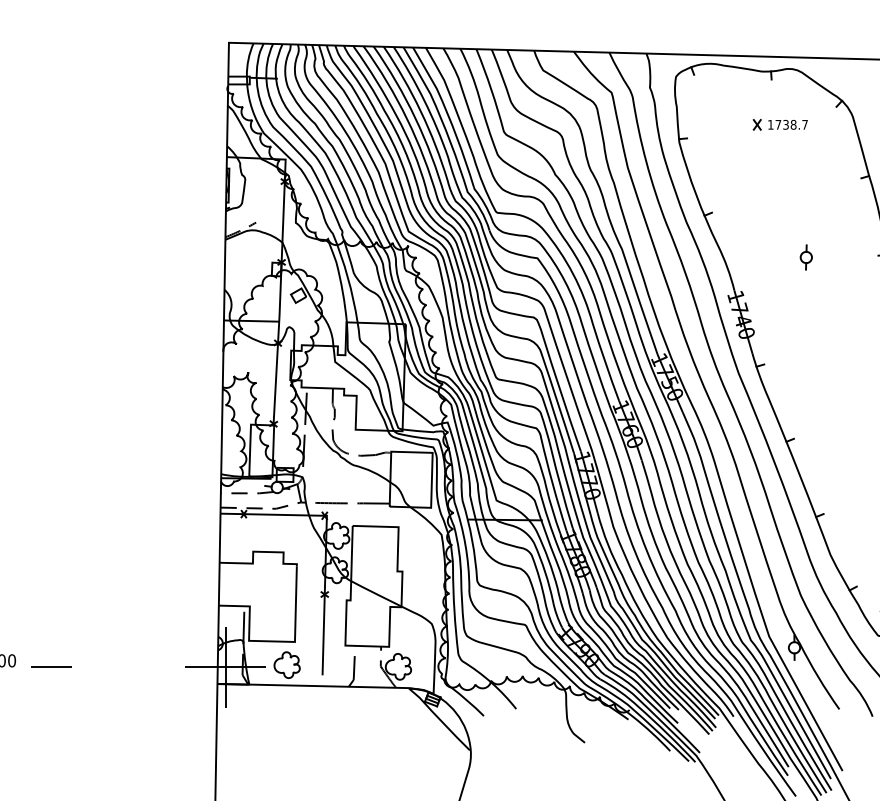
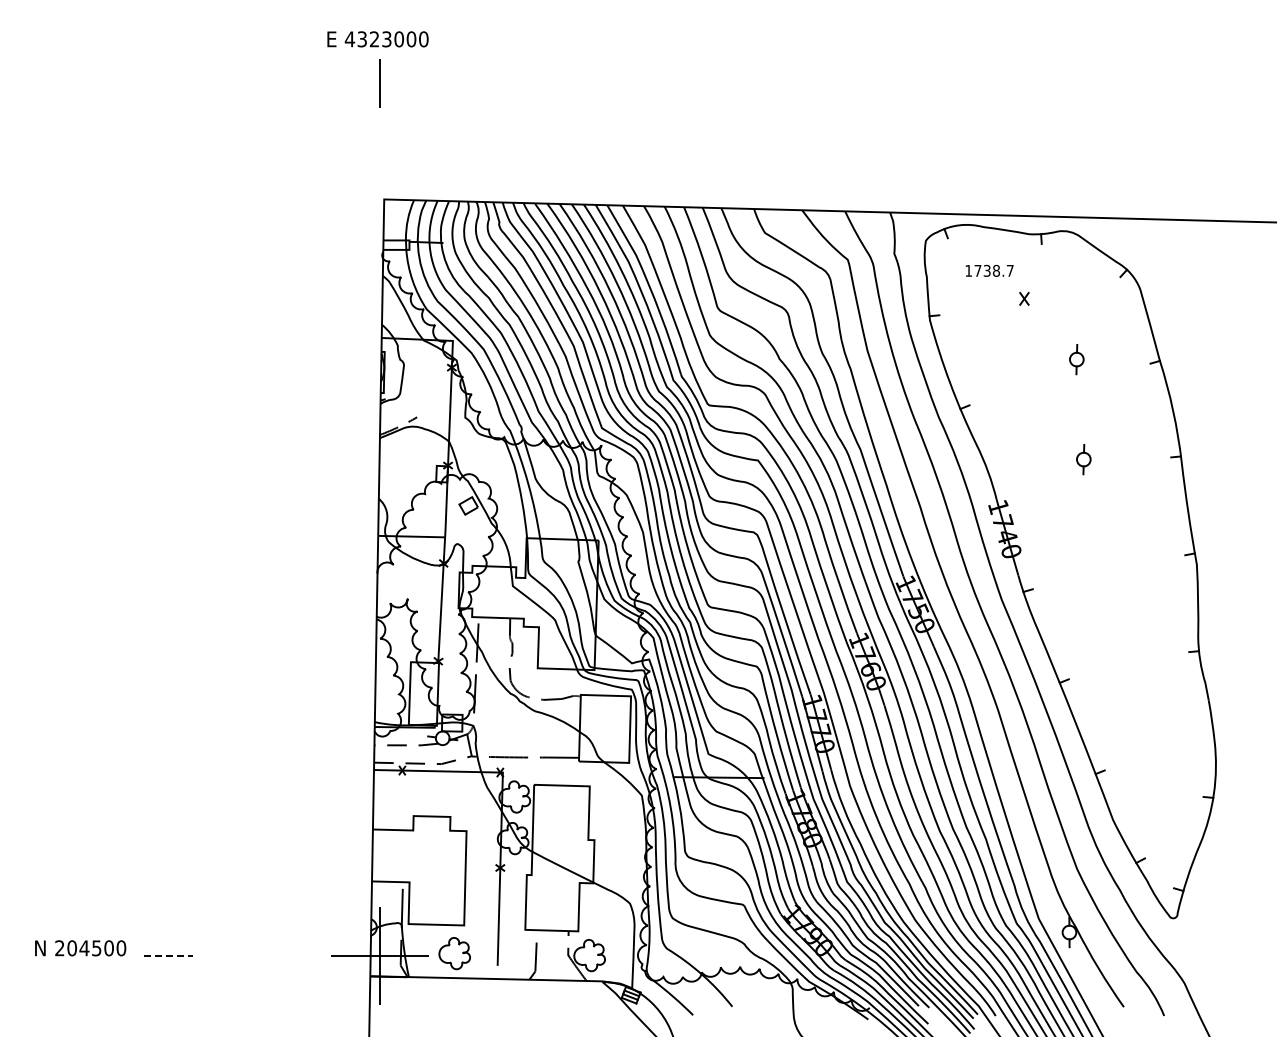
text: (787, 124) -> (989, 270), moved
part: (800, 174) -> (1076, 359), added
line: (51, 667) -> (169, 956), solid -> dashed

